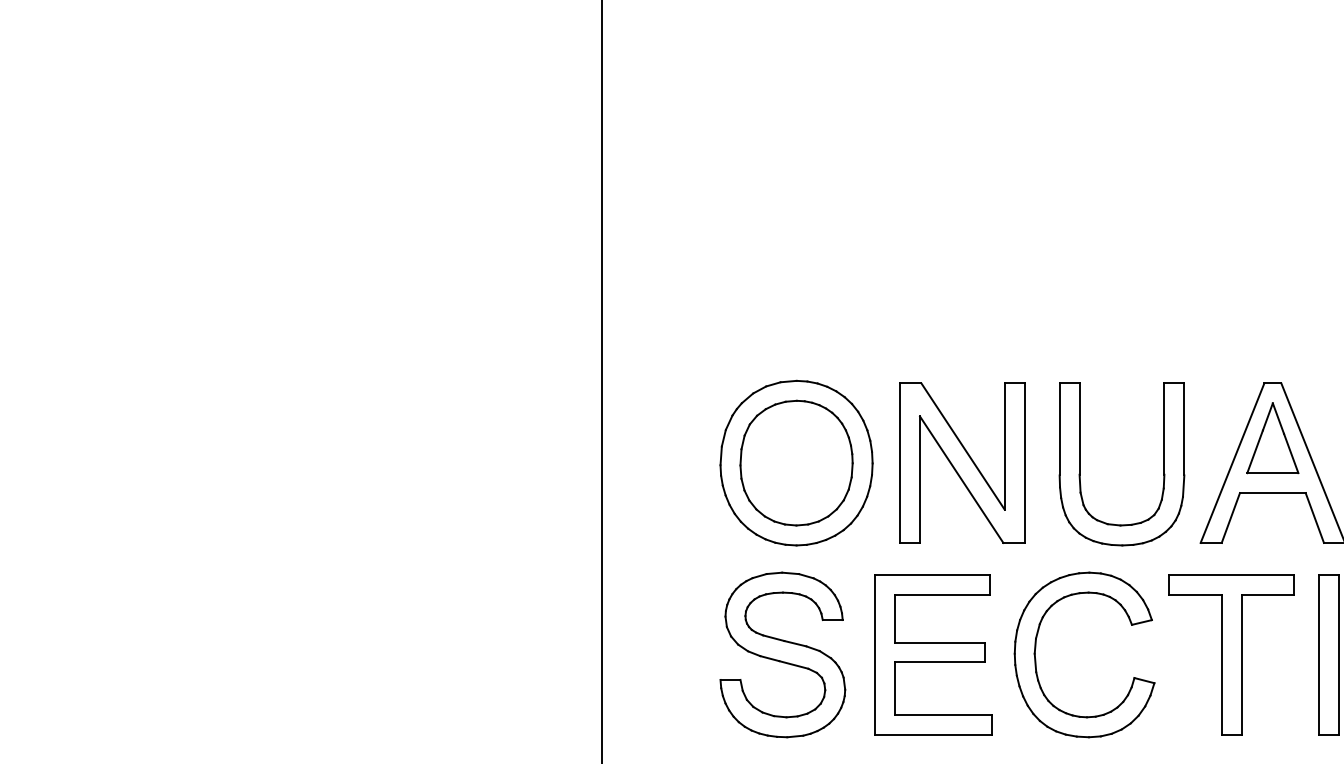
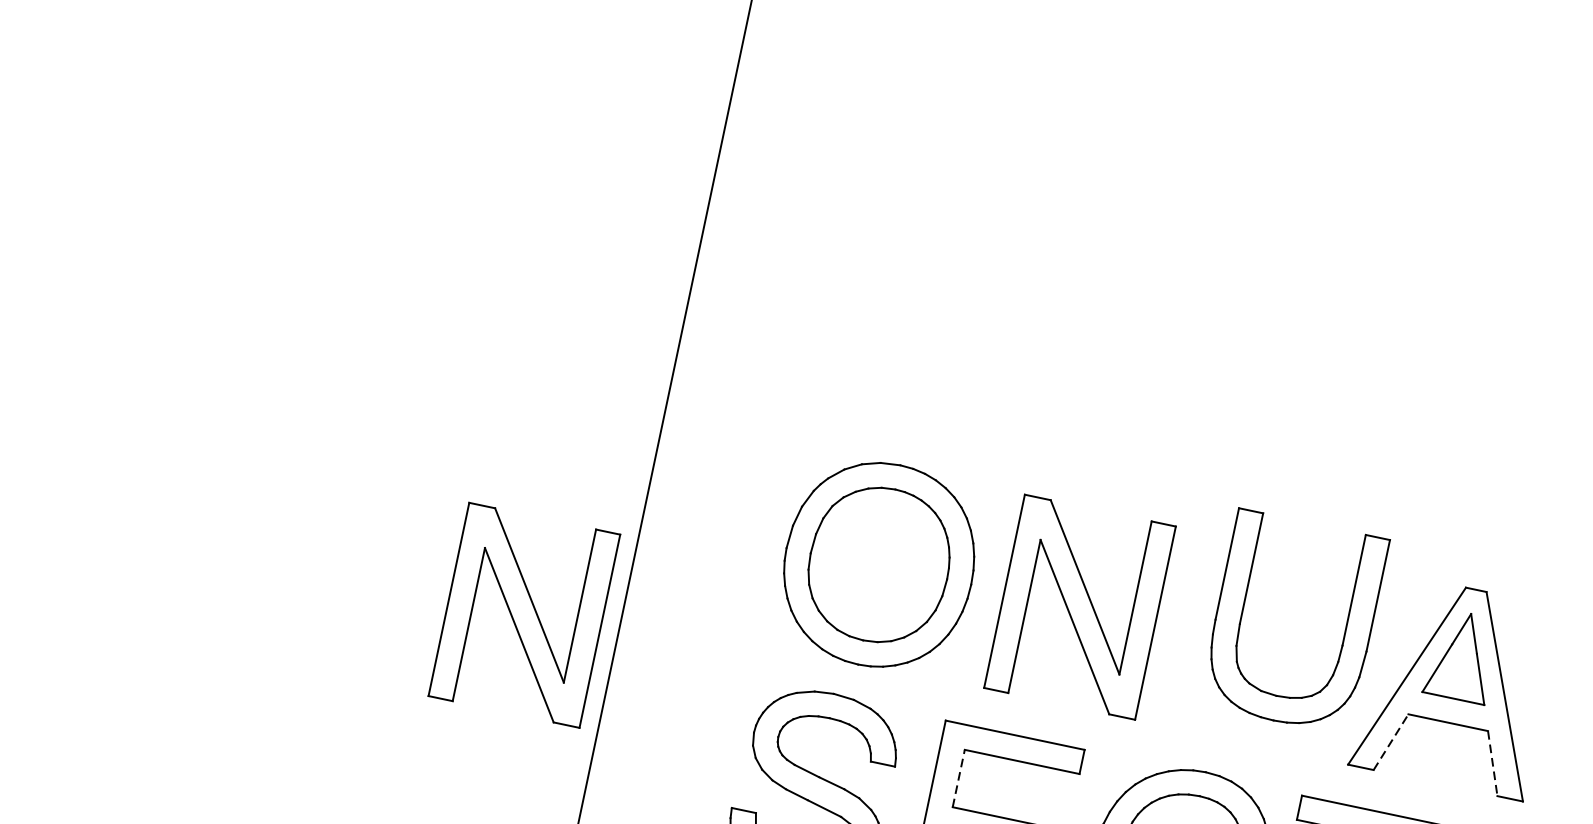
part: (1080, 464) -> (1243, 611), moved
line: (1230, 518) -> (1390, 742), solid -> dashed
line: (1314, 518) -> (1492, 764), solid -> dashed
part: (524, 561) -> (524, 614), added
line: (895, 618) -> (959, 778), solid -> dashed

